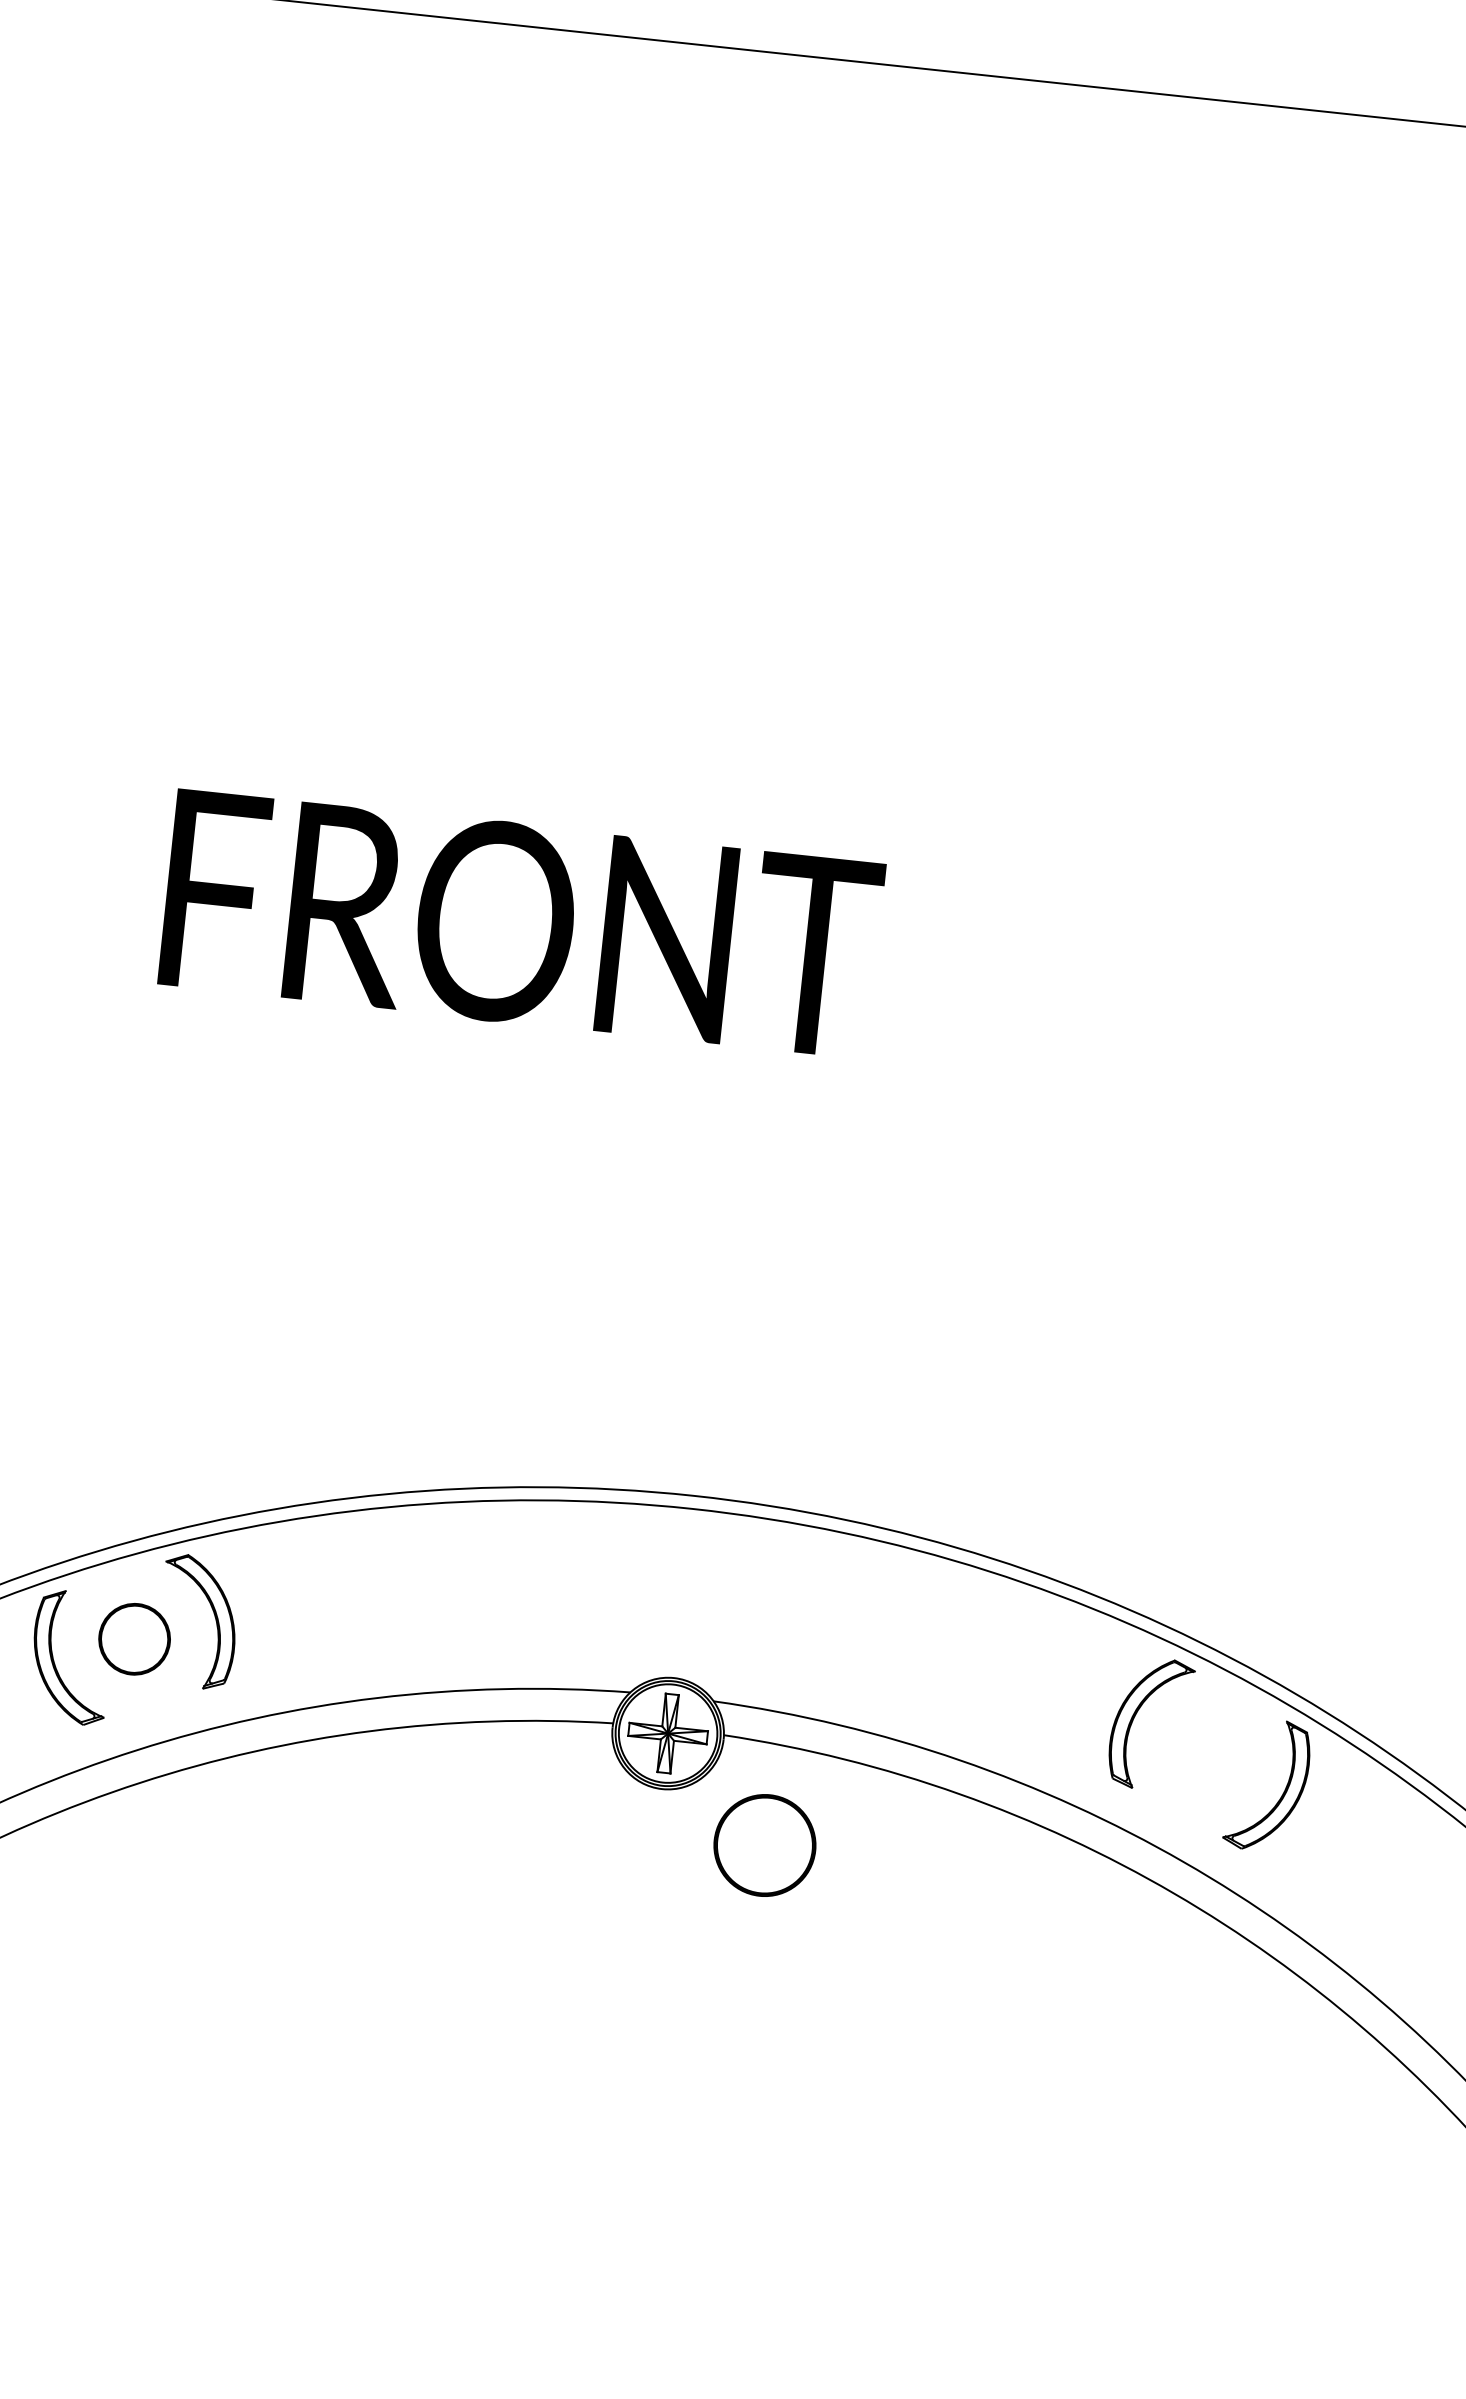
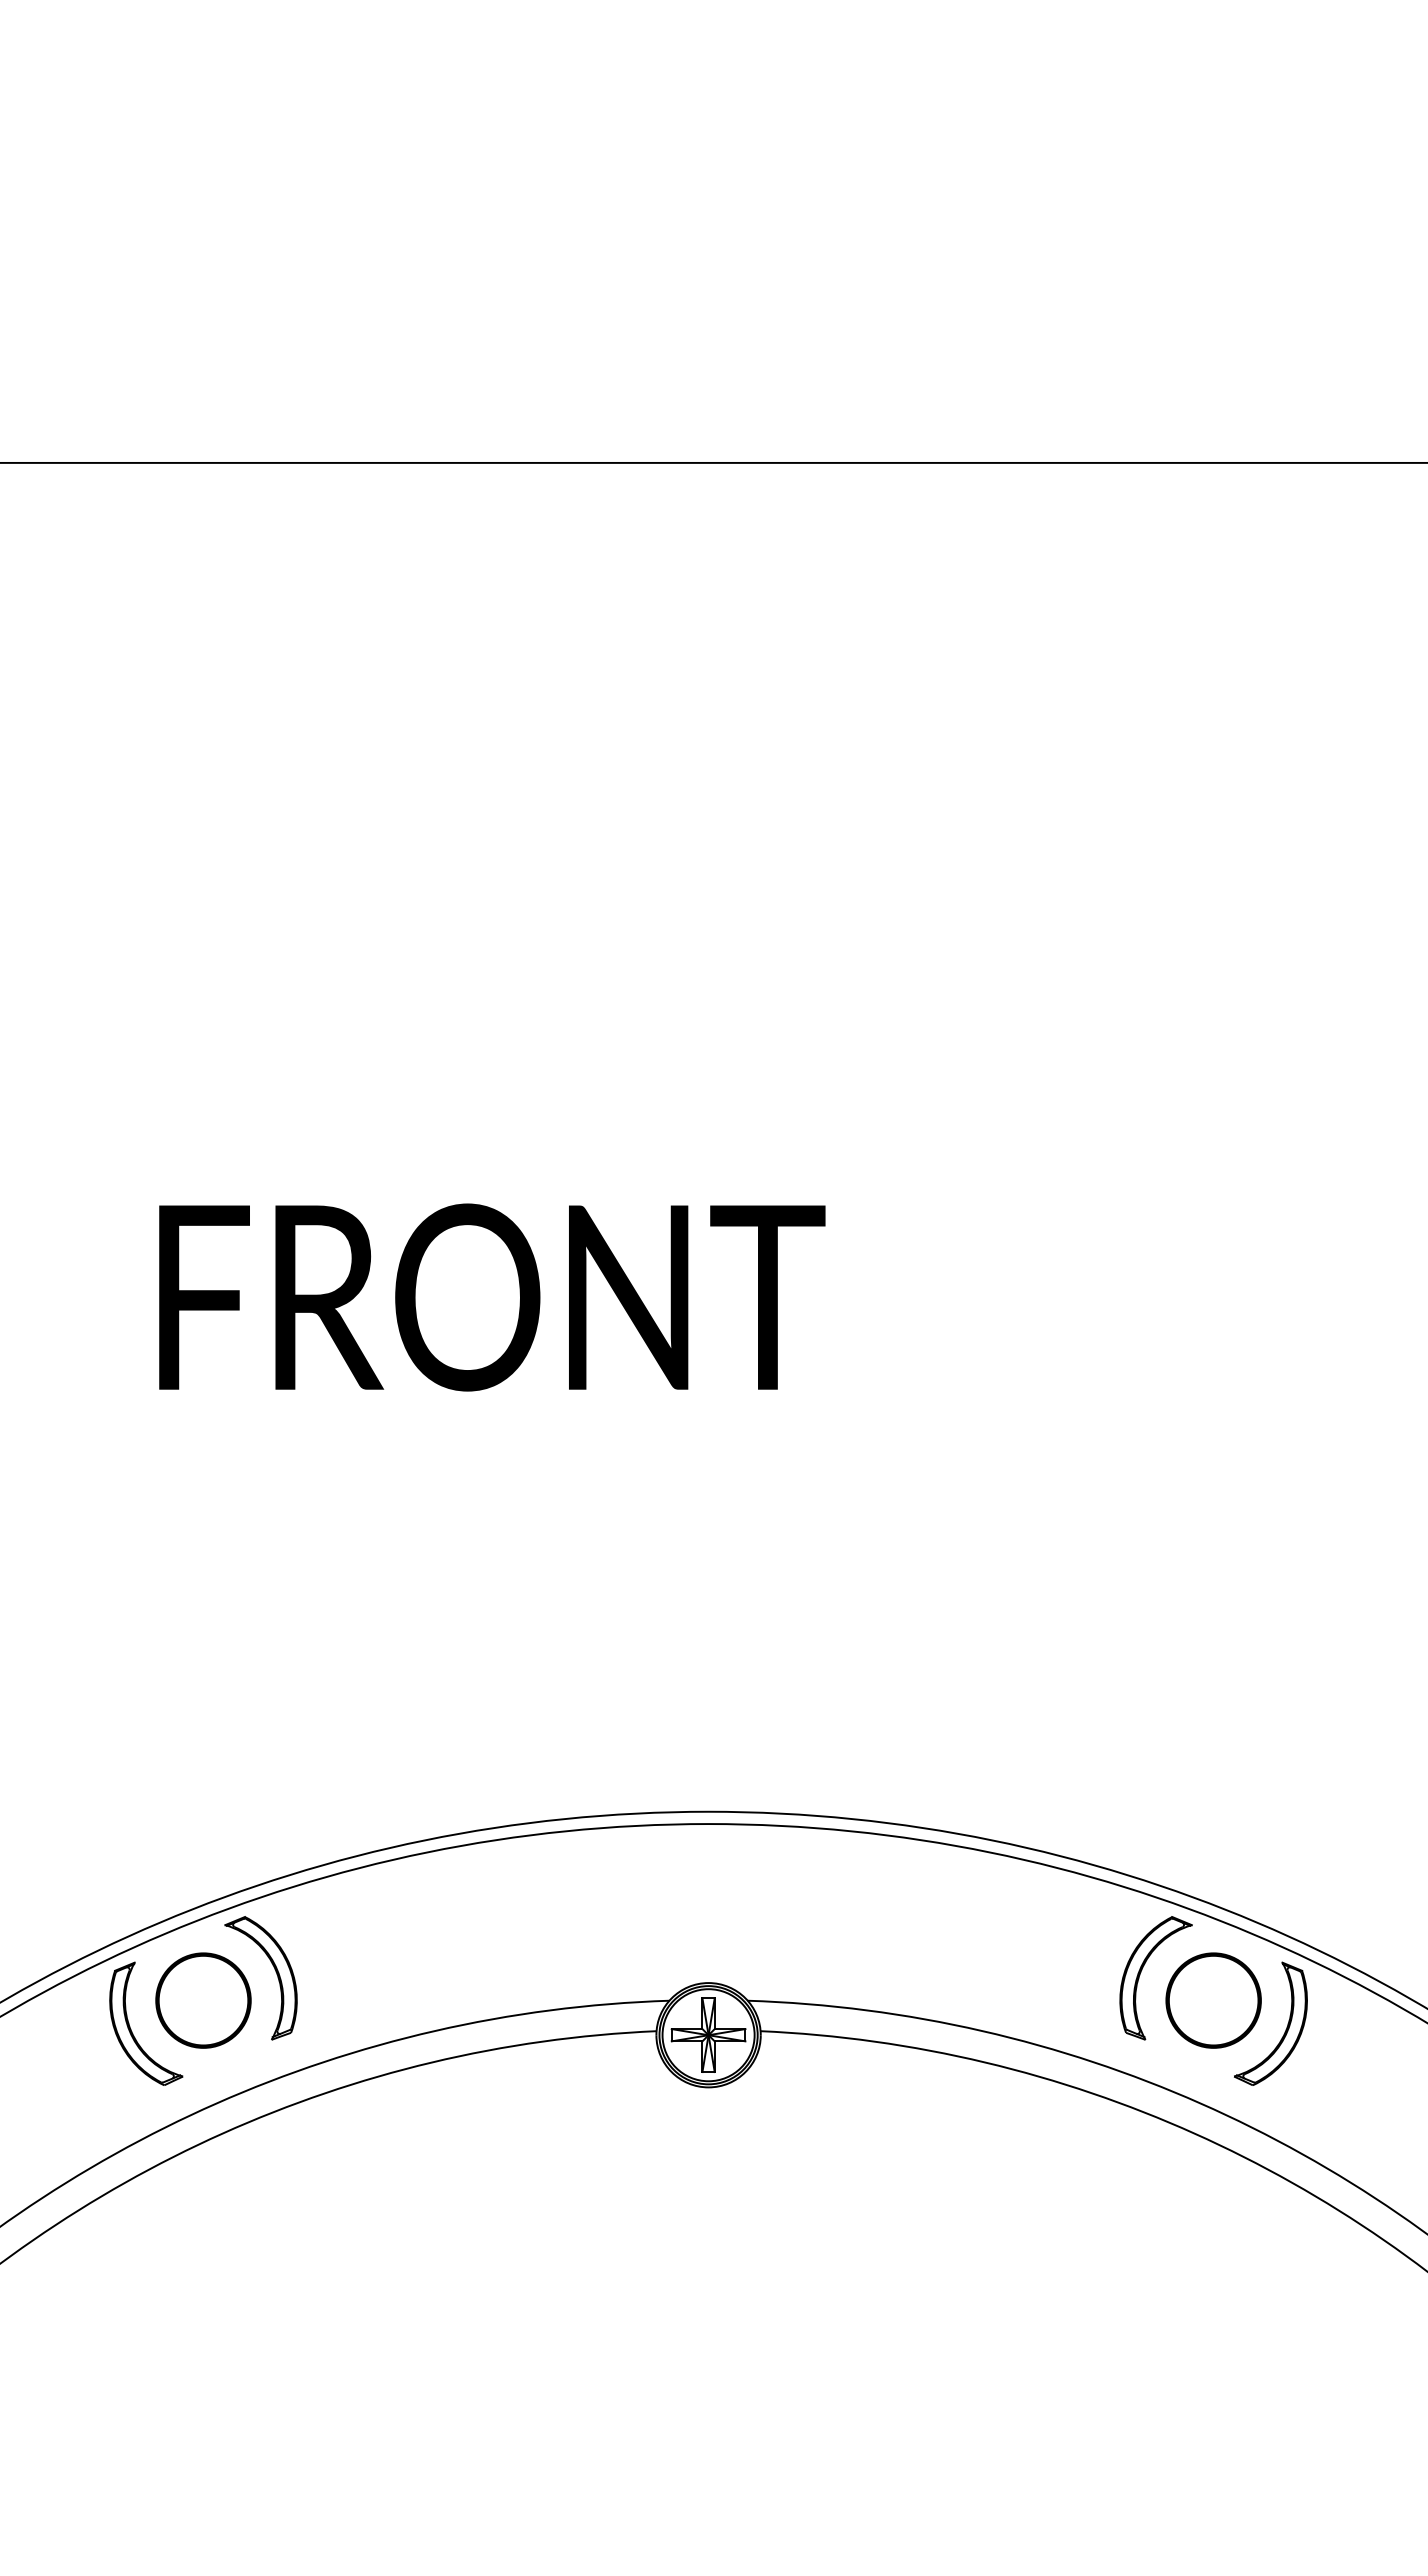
part: (134, 1639) -> (203, 2000), size x1.43
part: (764, 1845) -> (1213, 2000), moved

